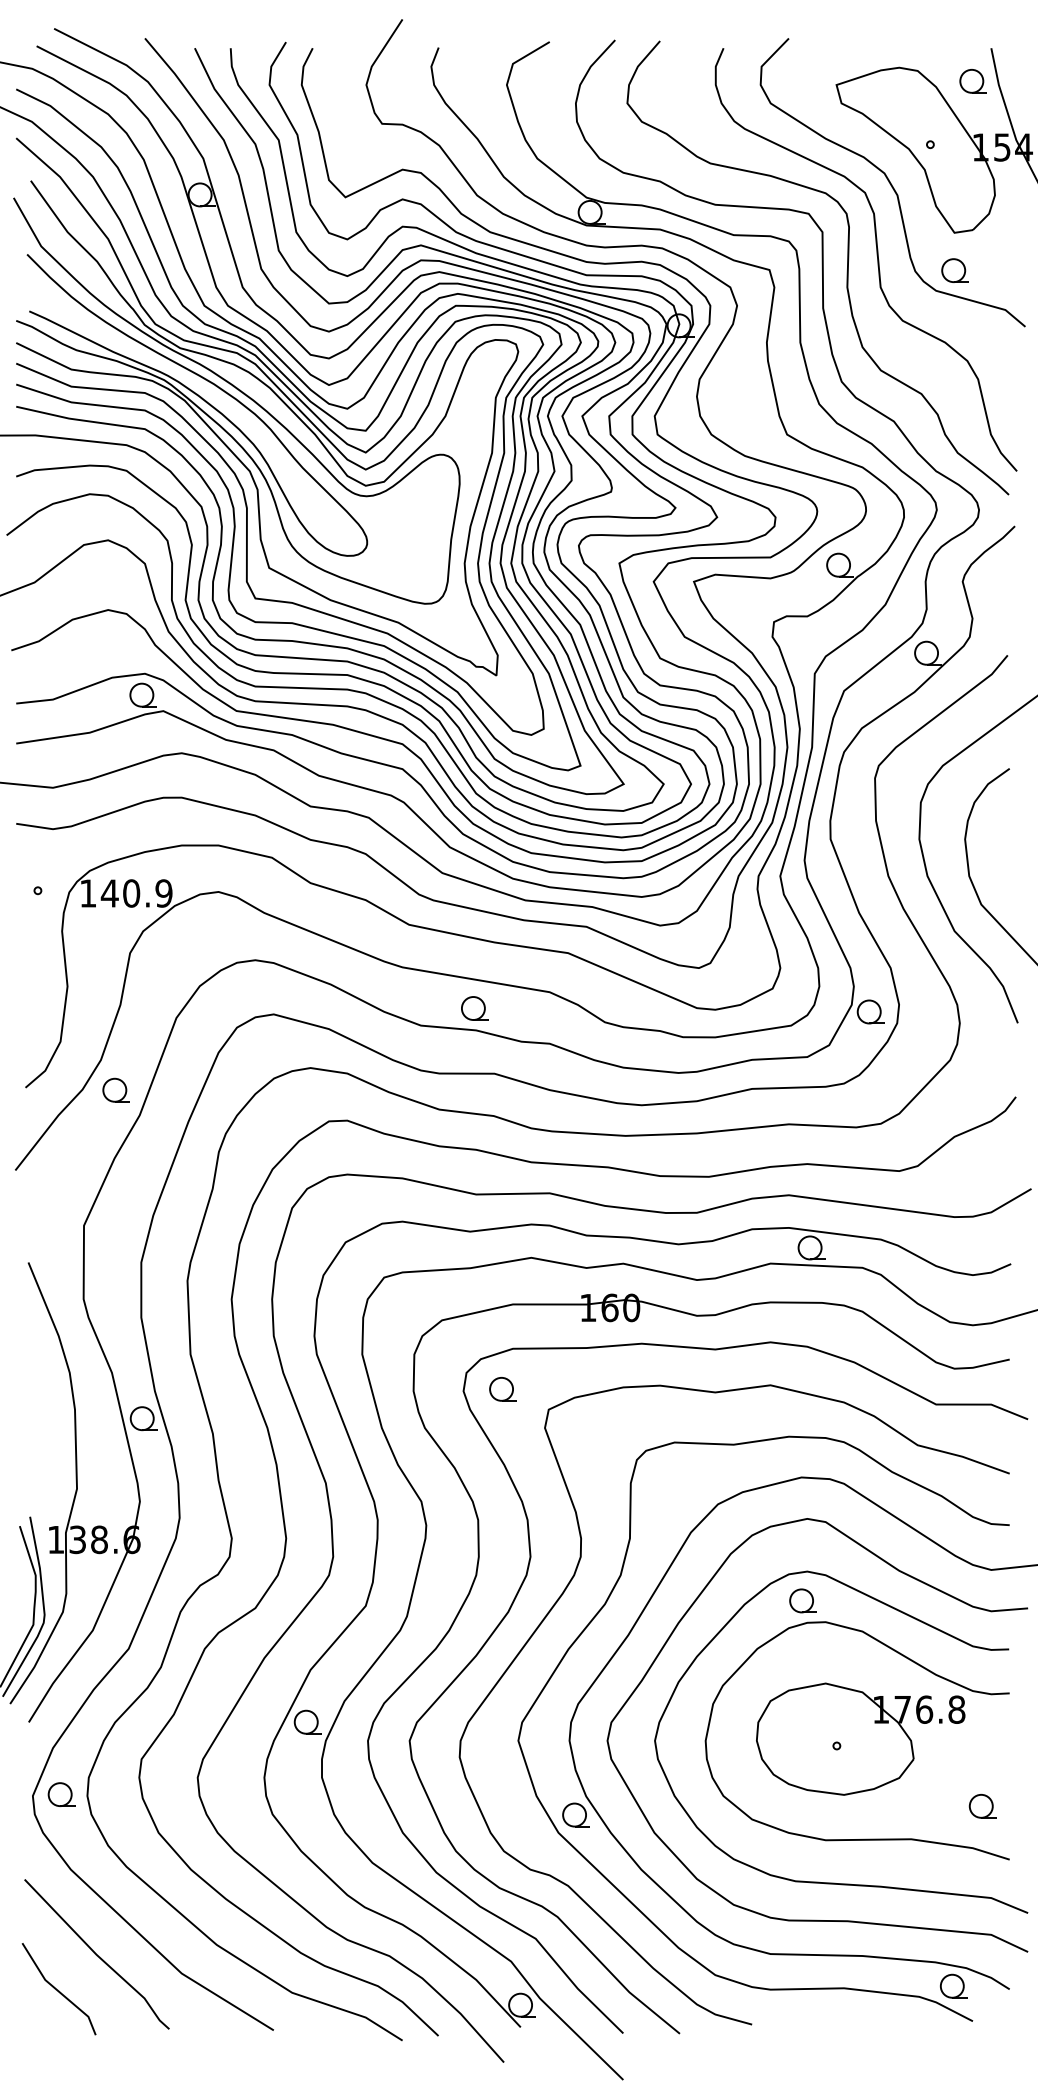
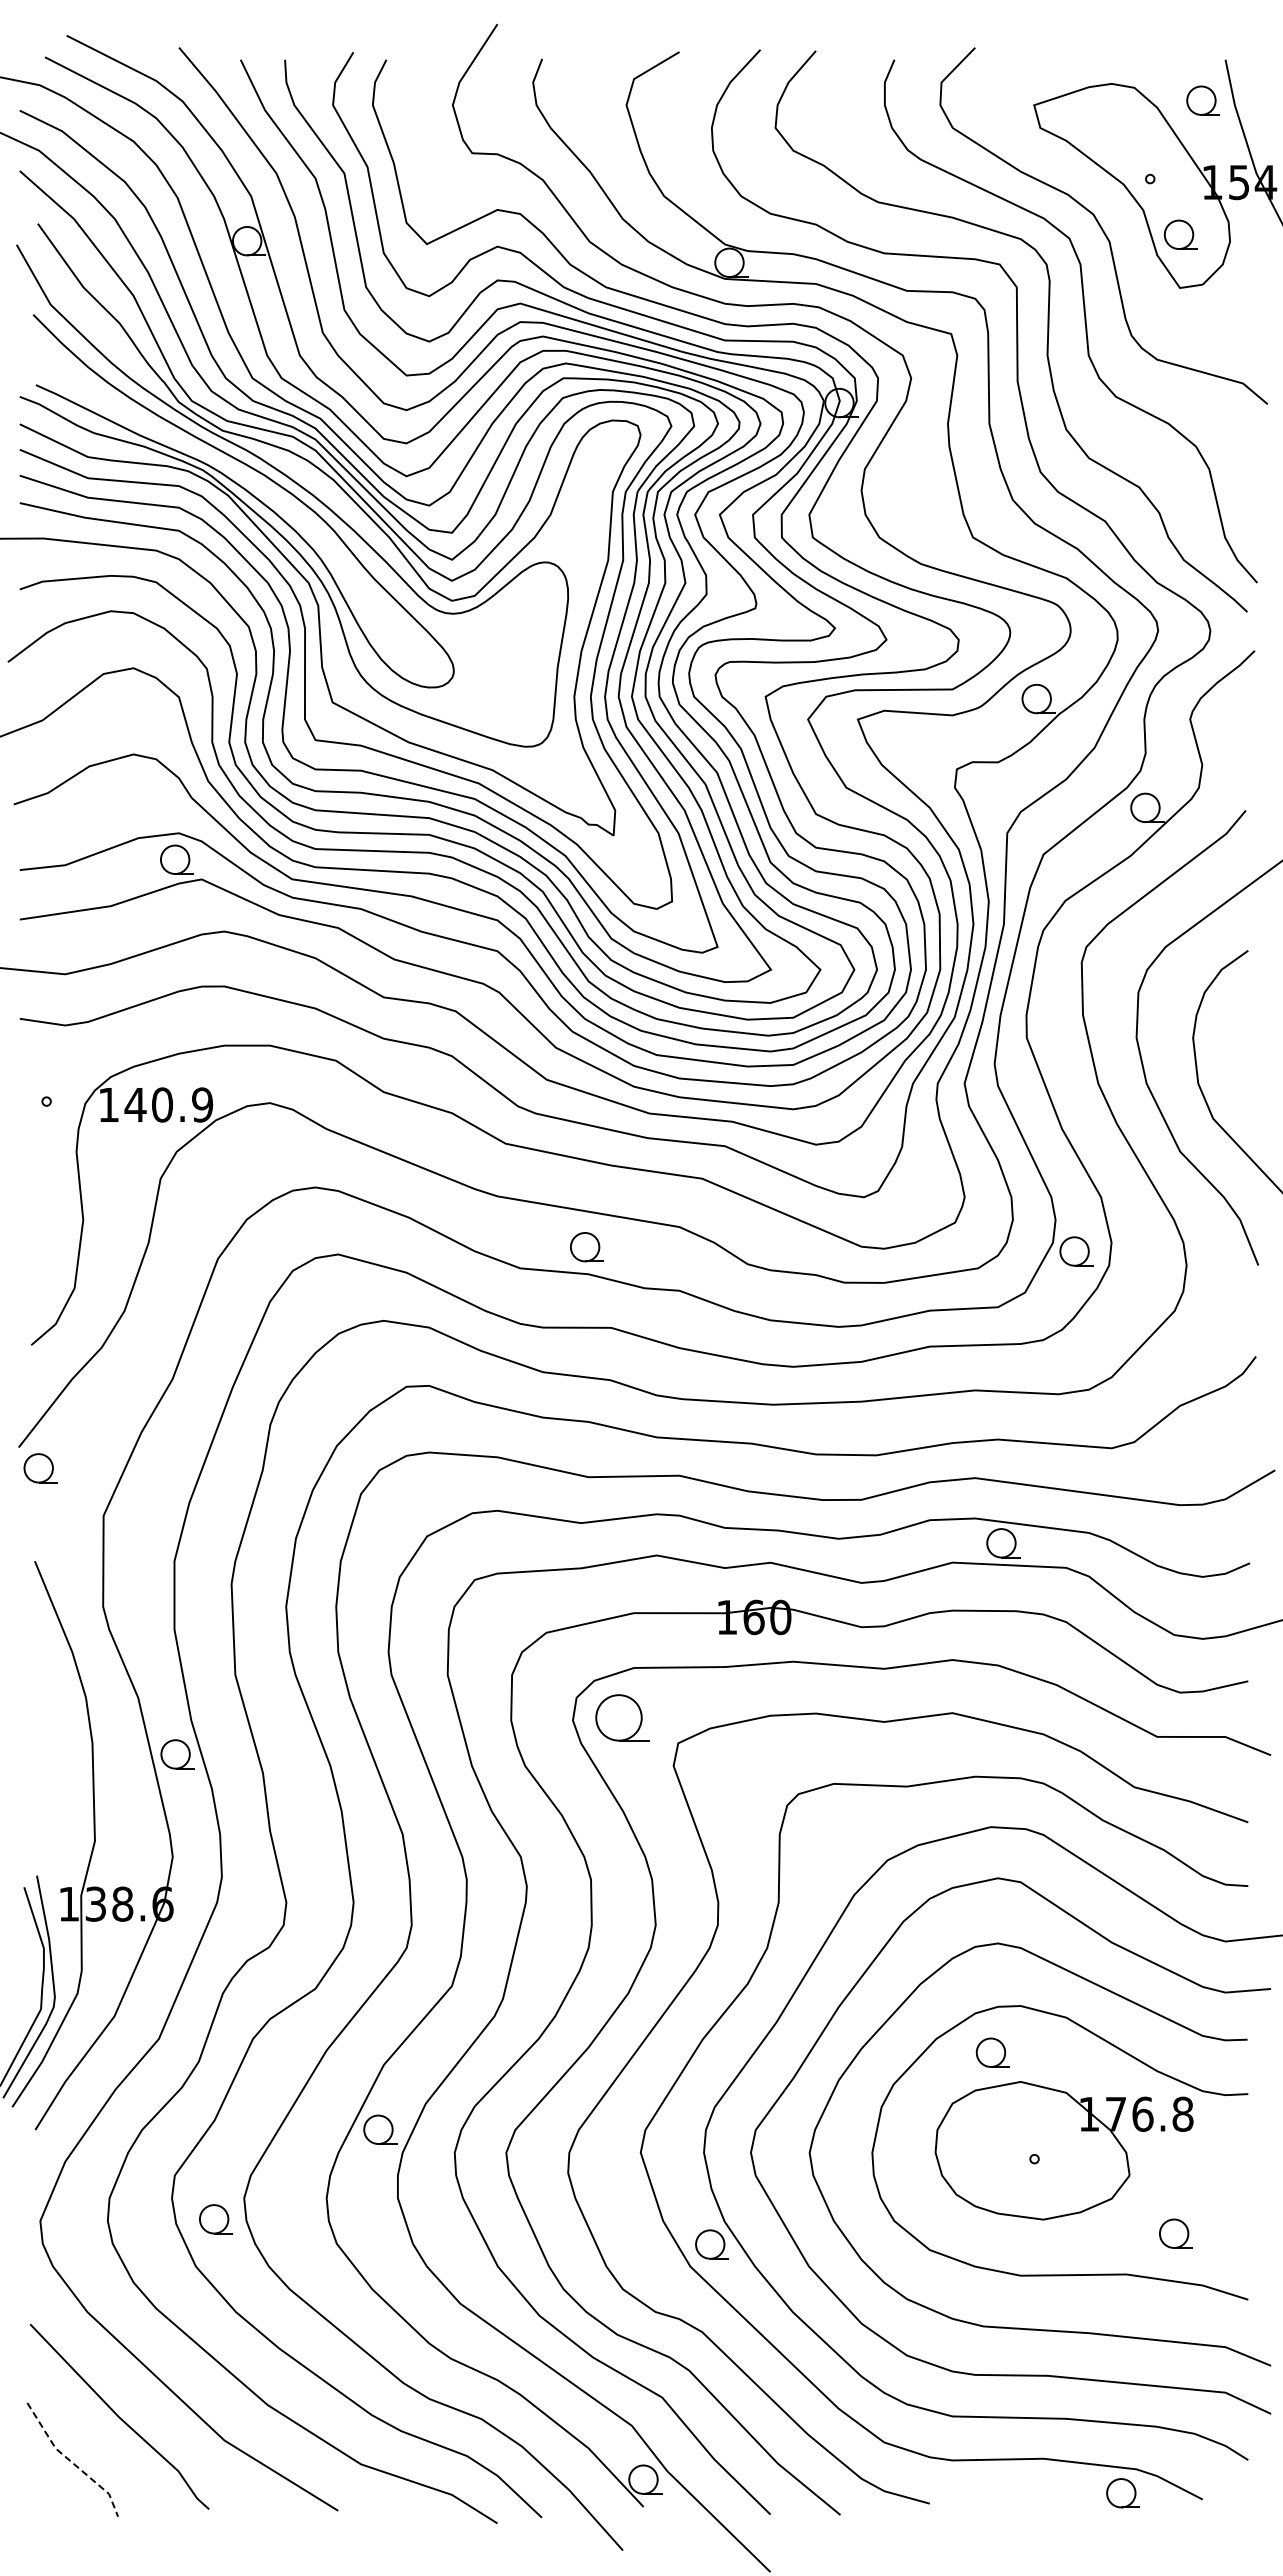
part: (954, 270) -> (1180, 234), moved
part: (116, 1090) -> (40, 1468), moved
part: (502, 1389) -> (621, 1718), size x1.6
part: (802, 1600) -> (992, 2052), moved
part: (61, 1794) -> (215, 2219), moved
part: (982, 1806) -> (1175, 2233), moved
part: (953, 1986) -> (1122, 2493), moved
line: (58, 1990) -> (71, 2461), solid -> dashed

